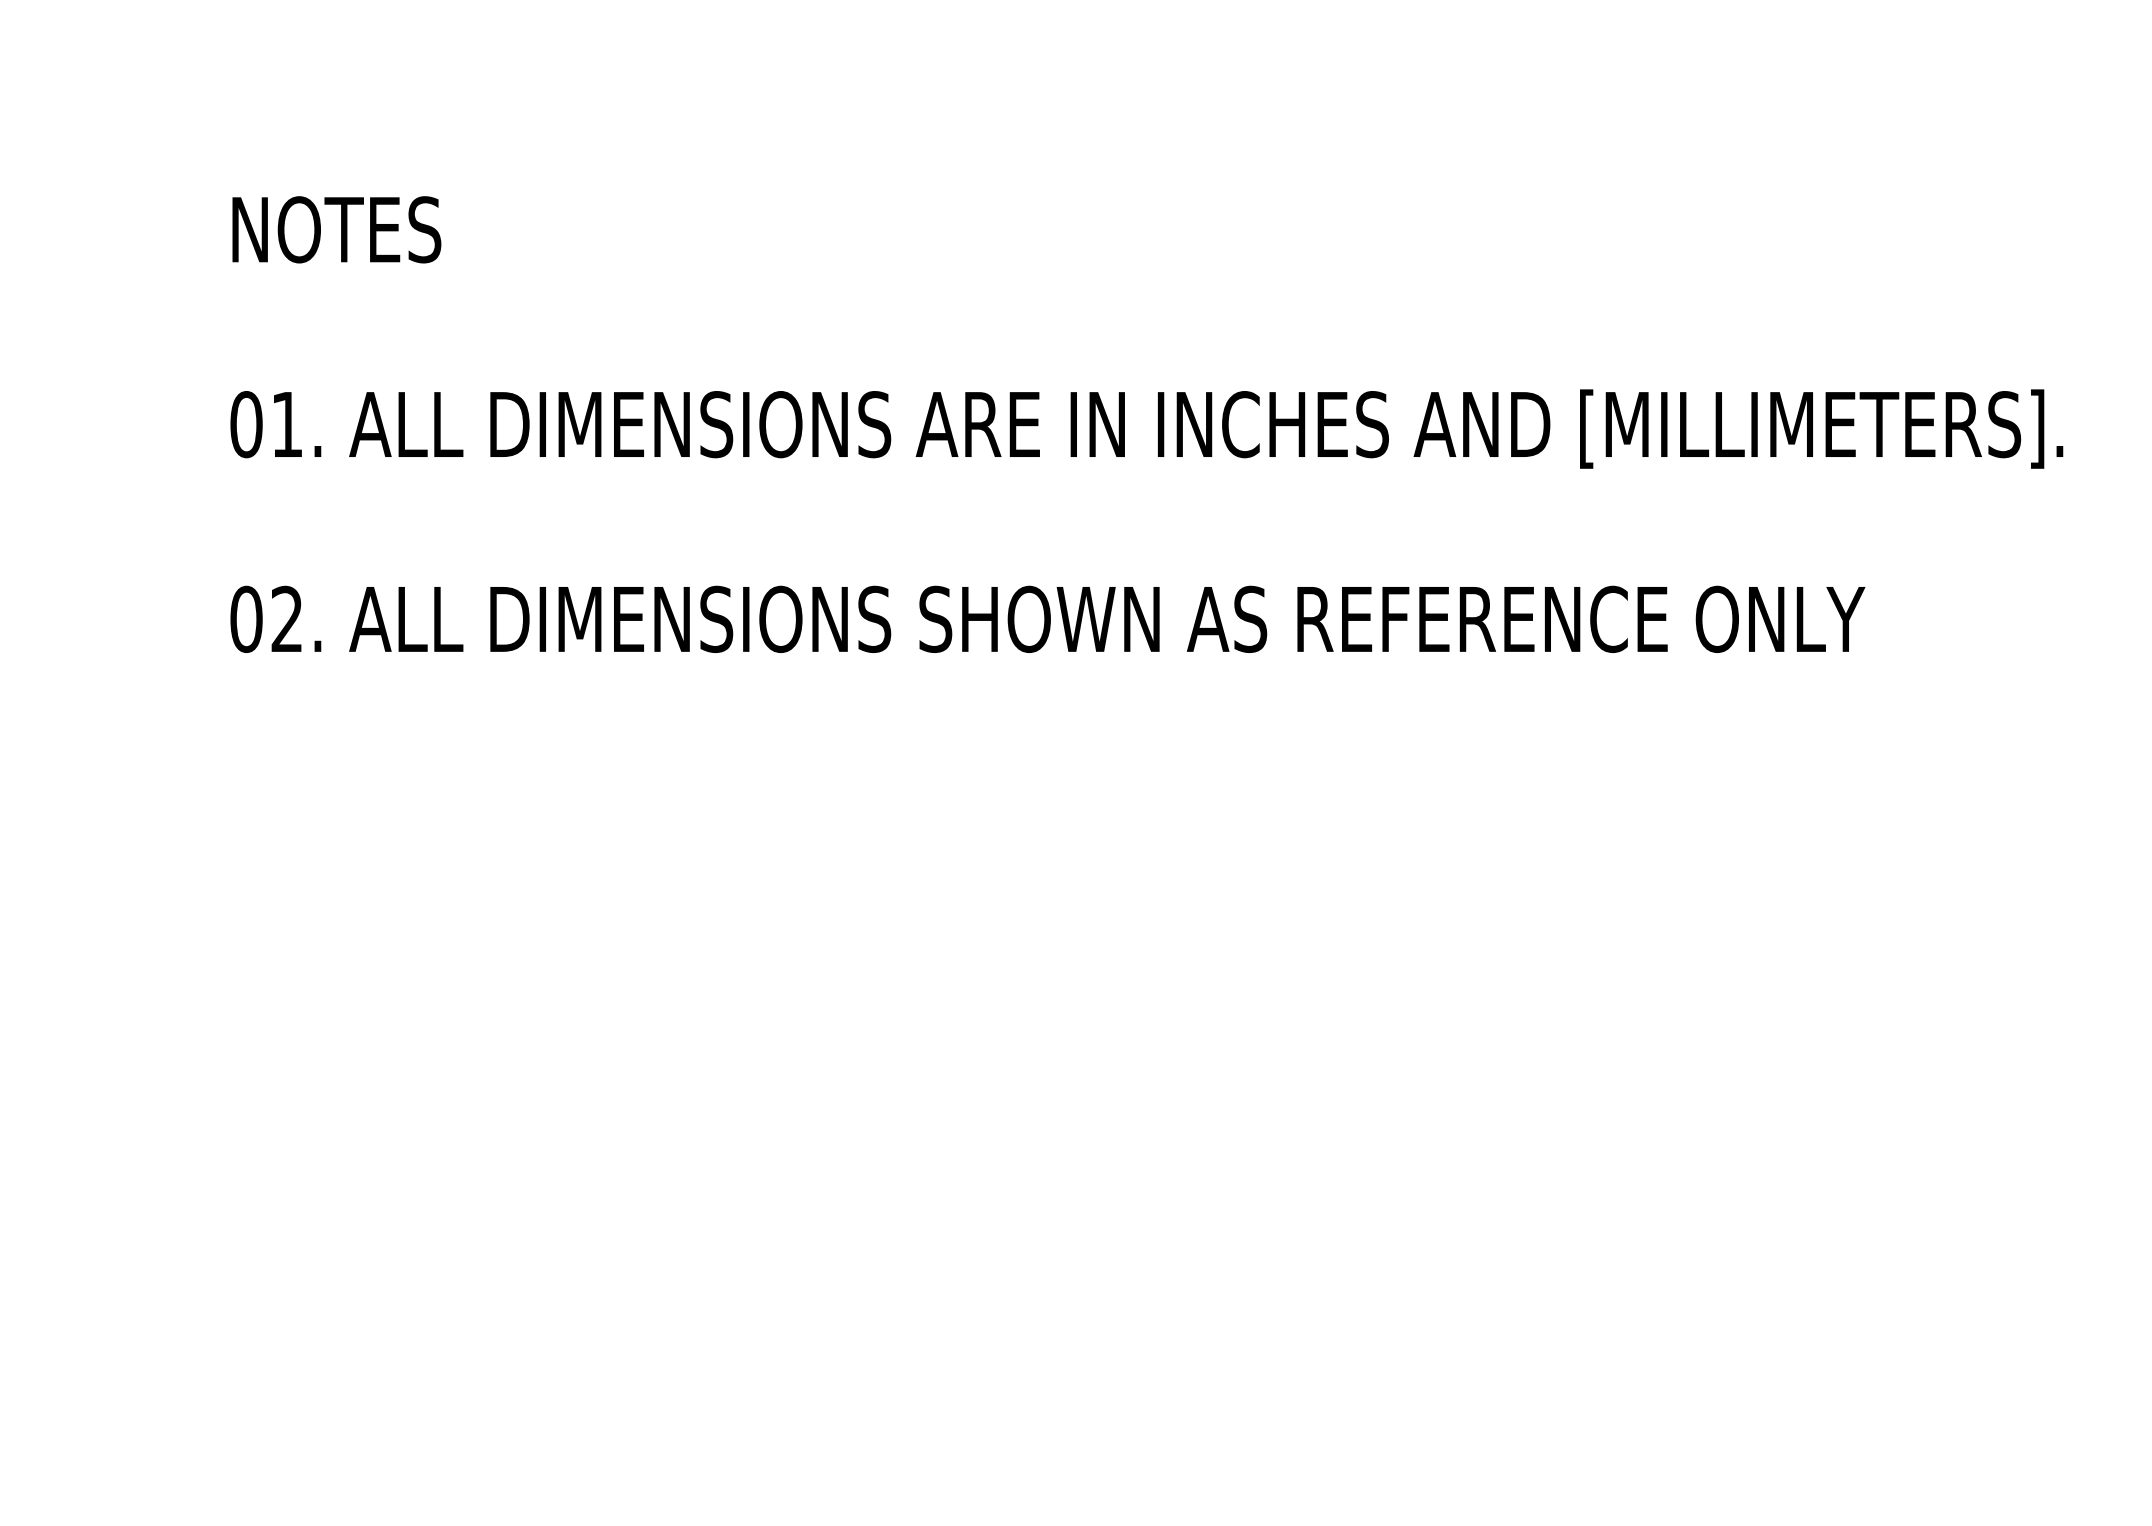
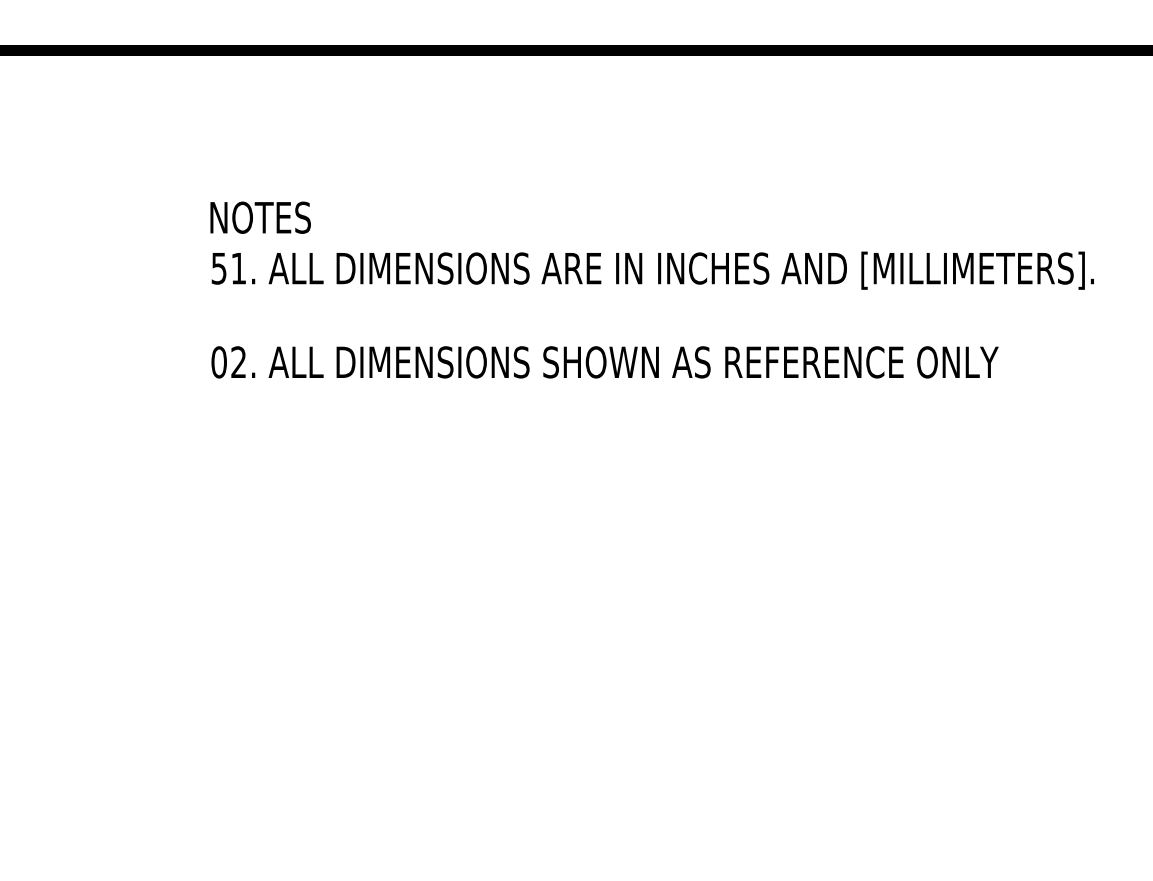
text: (336, 229) -> (260, 217), moved
text: (245, 424) -> (218, 268), 01. -> 51.

